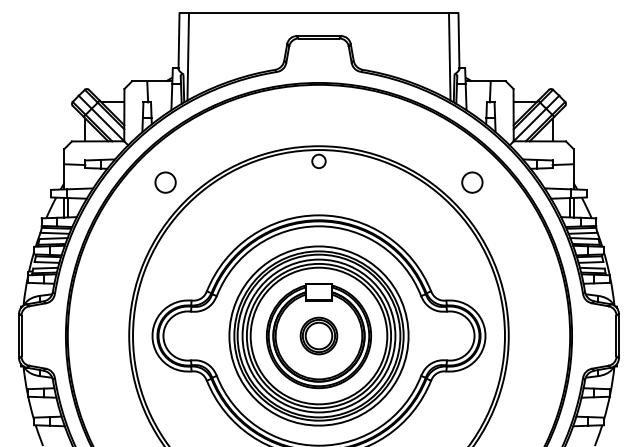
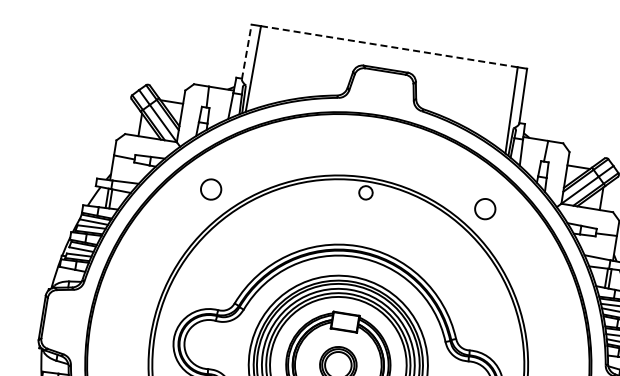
line: (318, 13) -> (388, 46), solid -> dashed
line: (179, 41) -> (247, 52), solid -> dashed
circle: (472, 182) -> (485, 209), moved

